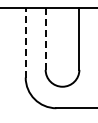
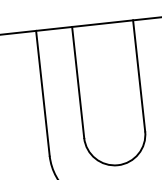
line: (45, 39) -> (77, 83), dashed -> solid
line: (25, 42) -> (42, 92), dashed -> solid

